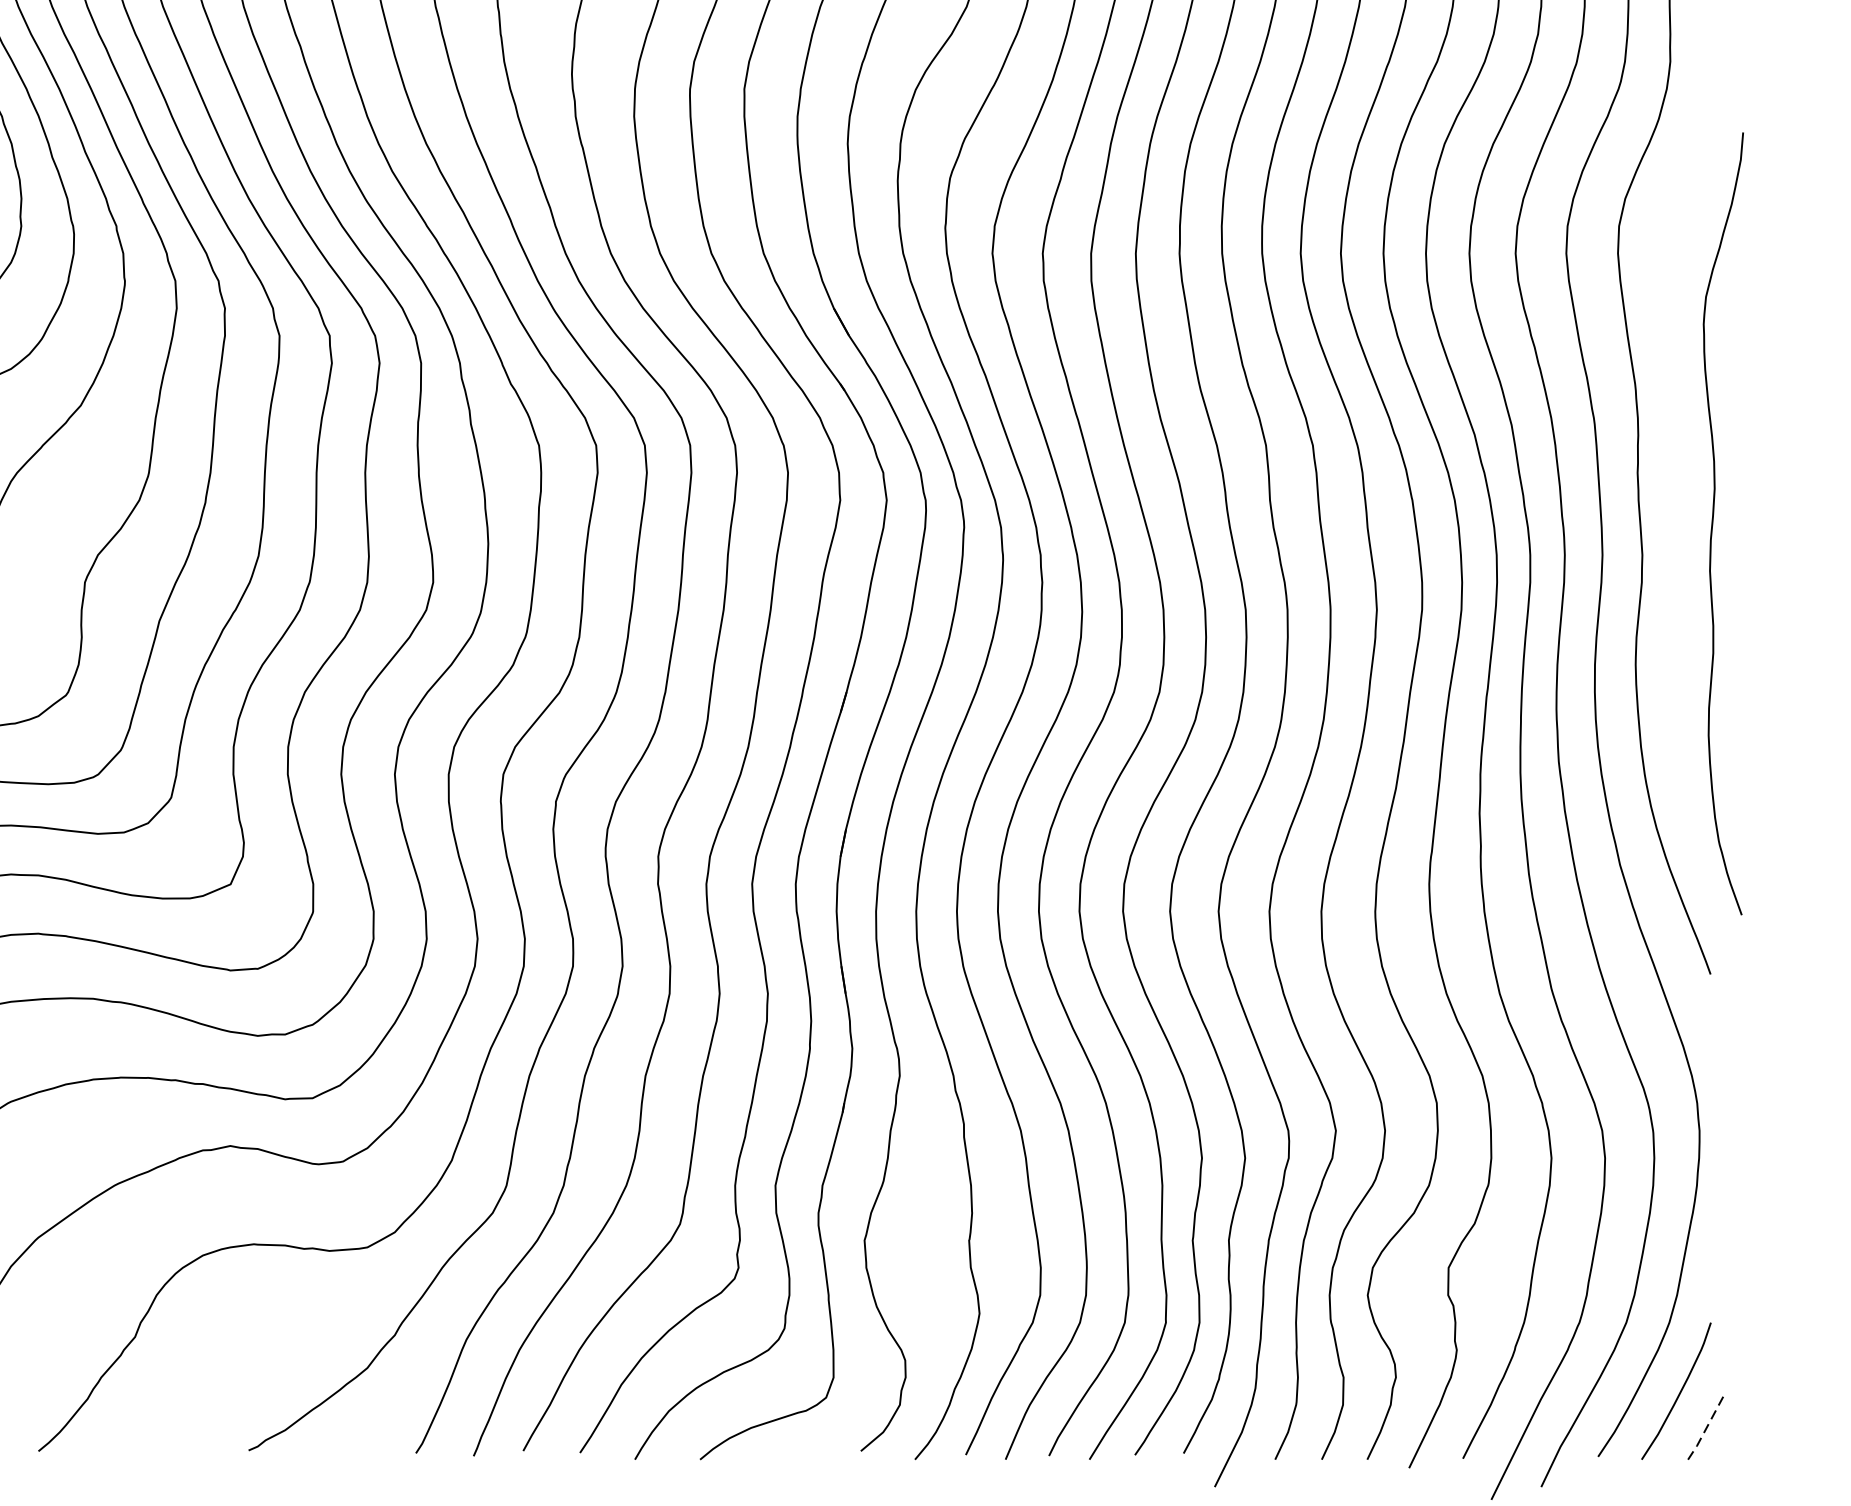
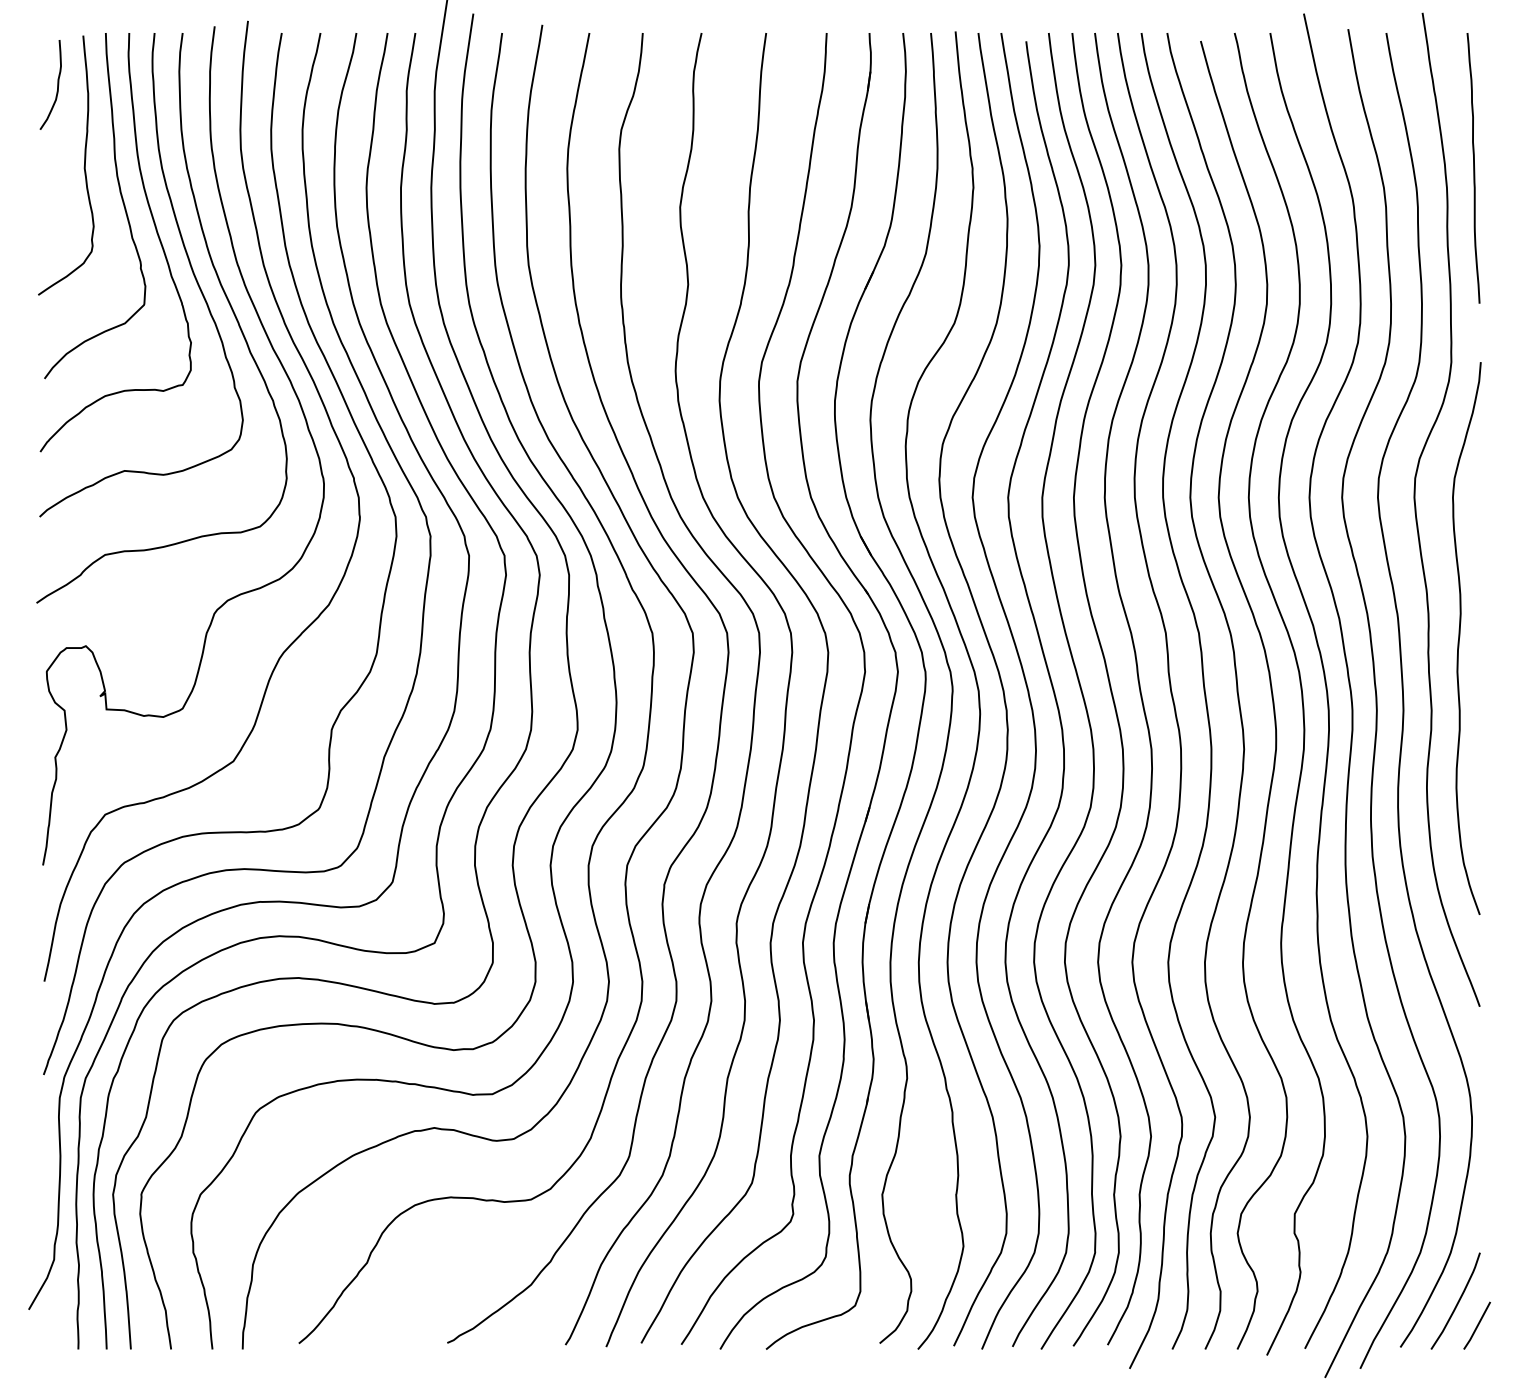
curve: (1714, 522) -> (1460, 637), moved
line: (1707, 1427) -> (1477, 1326), dashed -> solid

